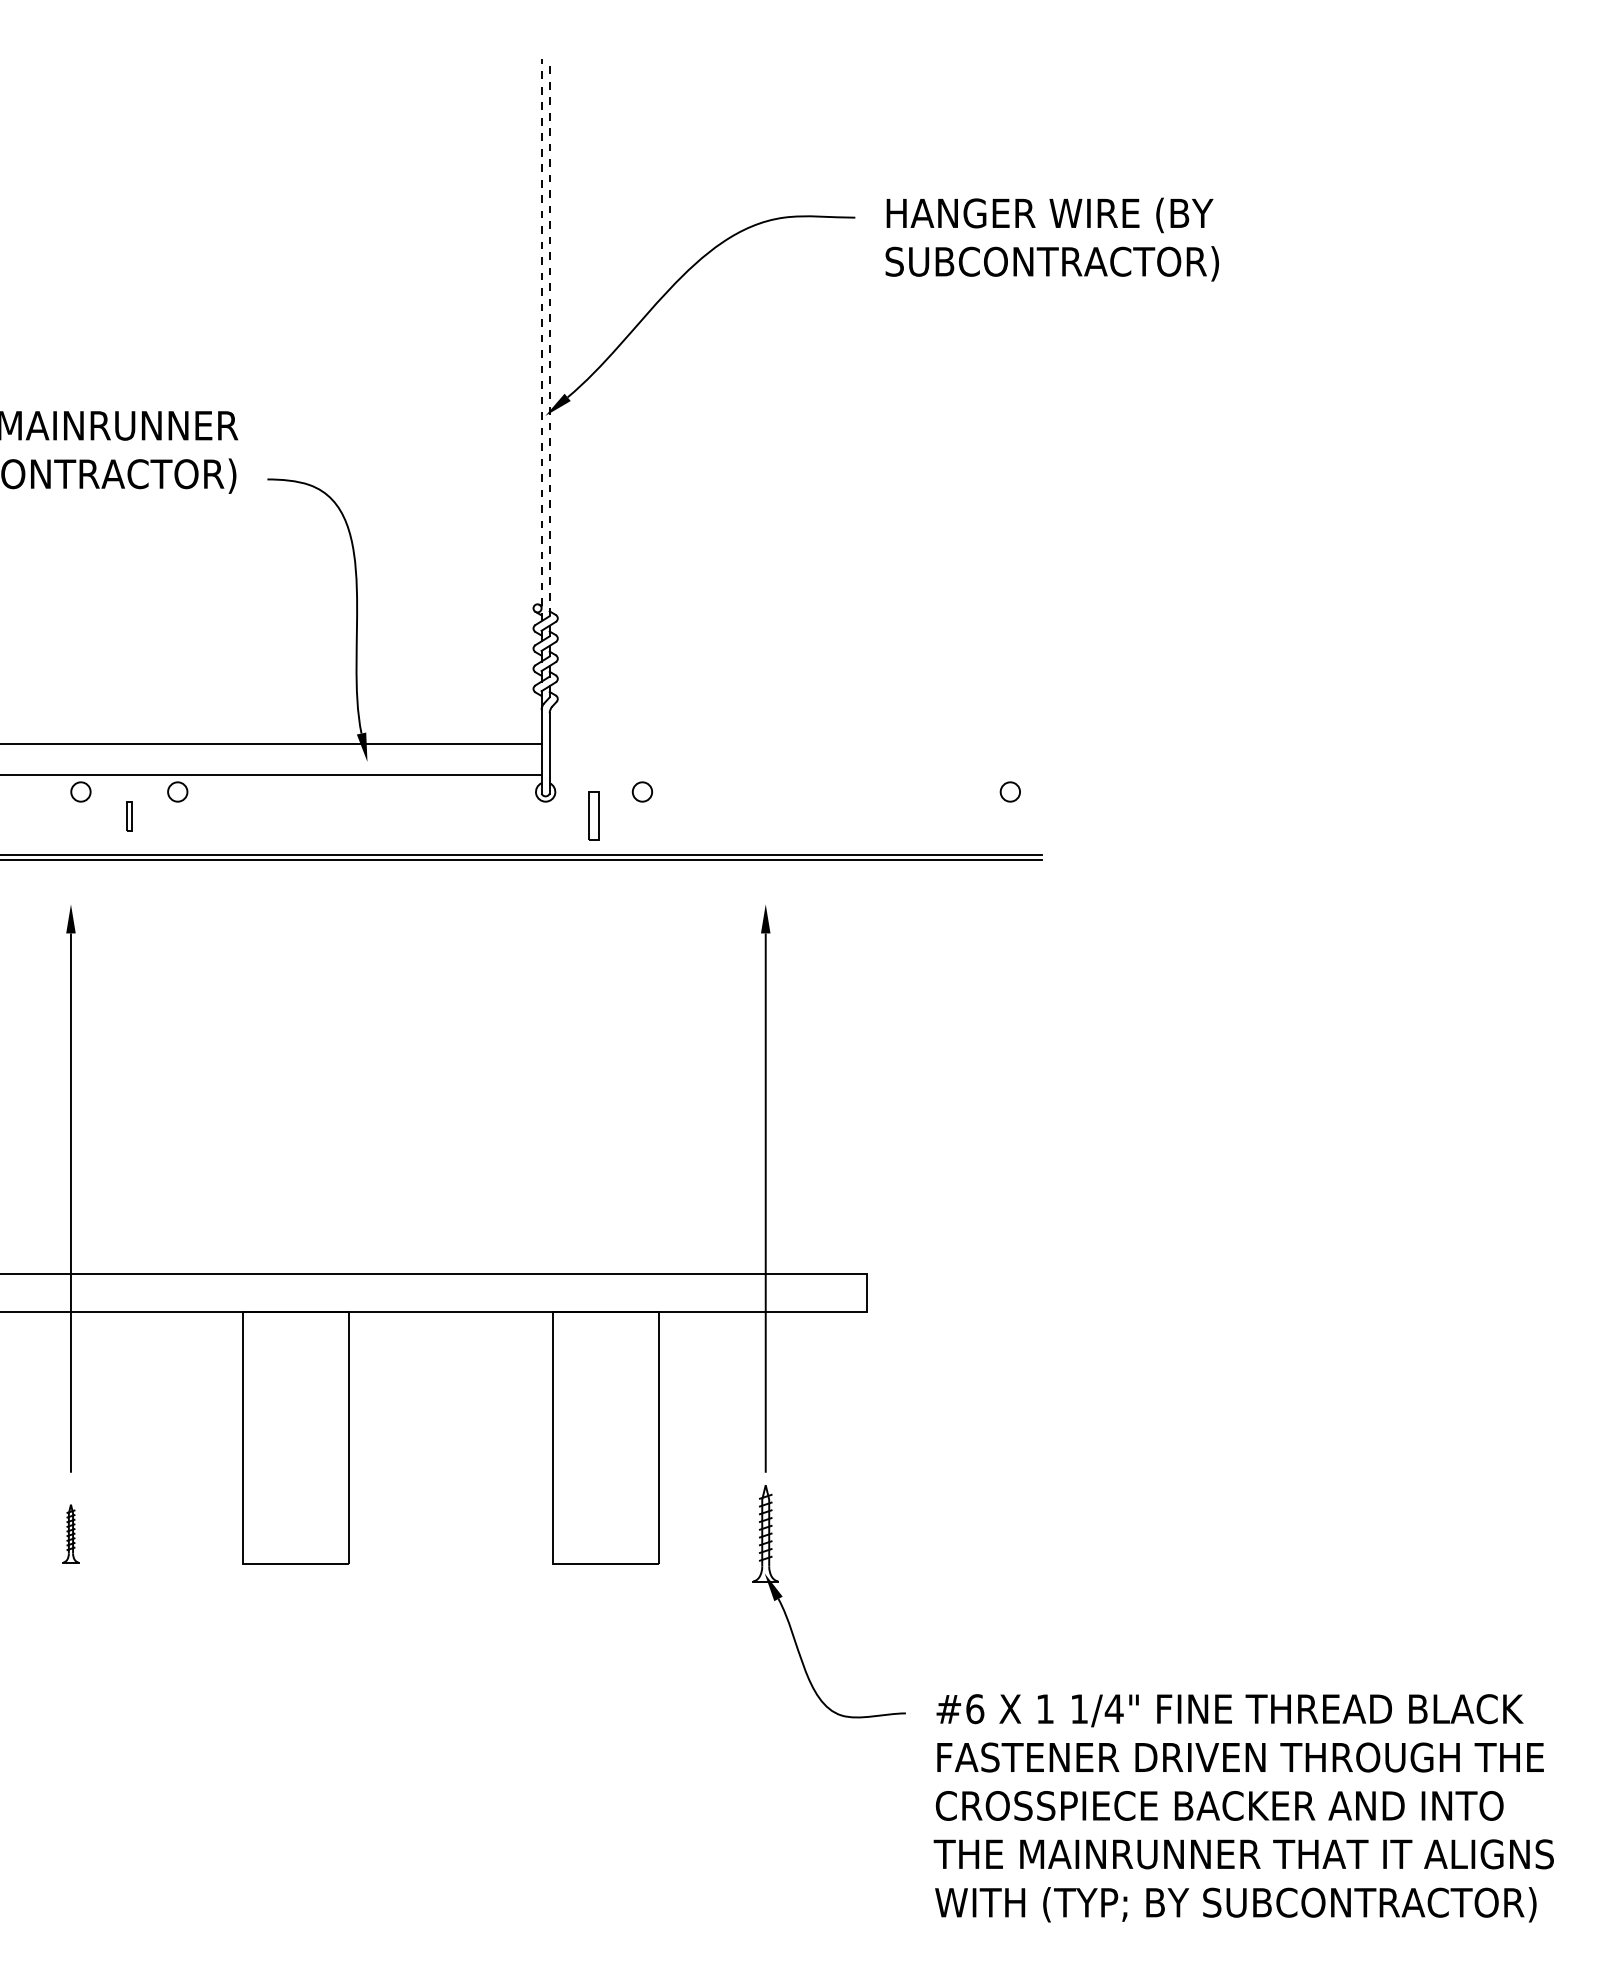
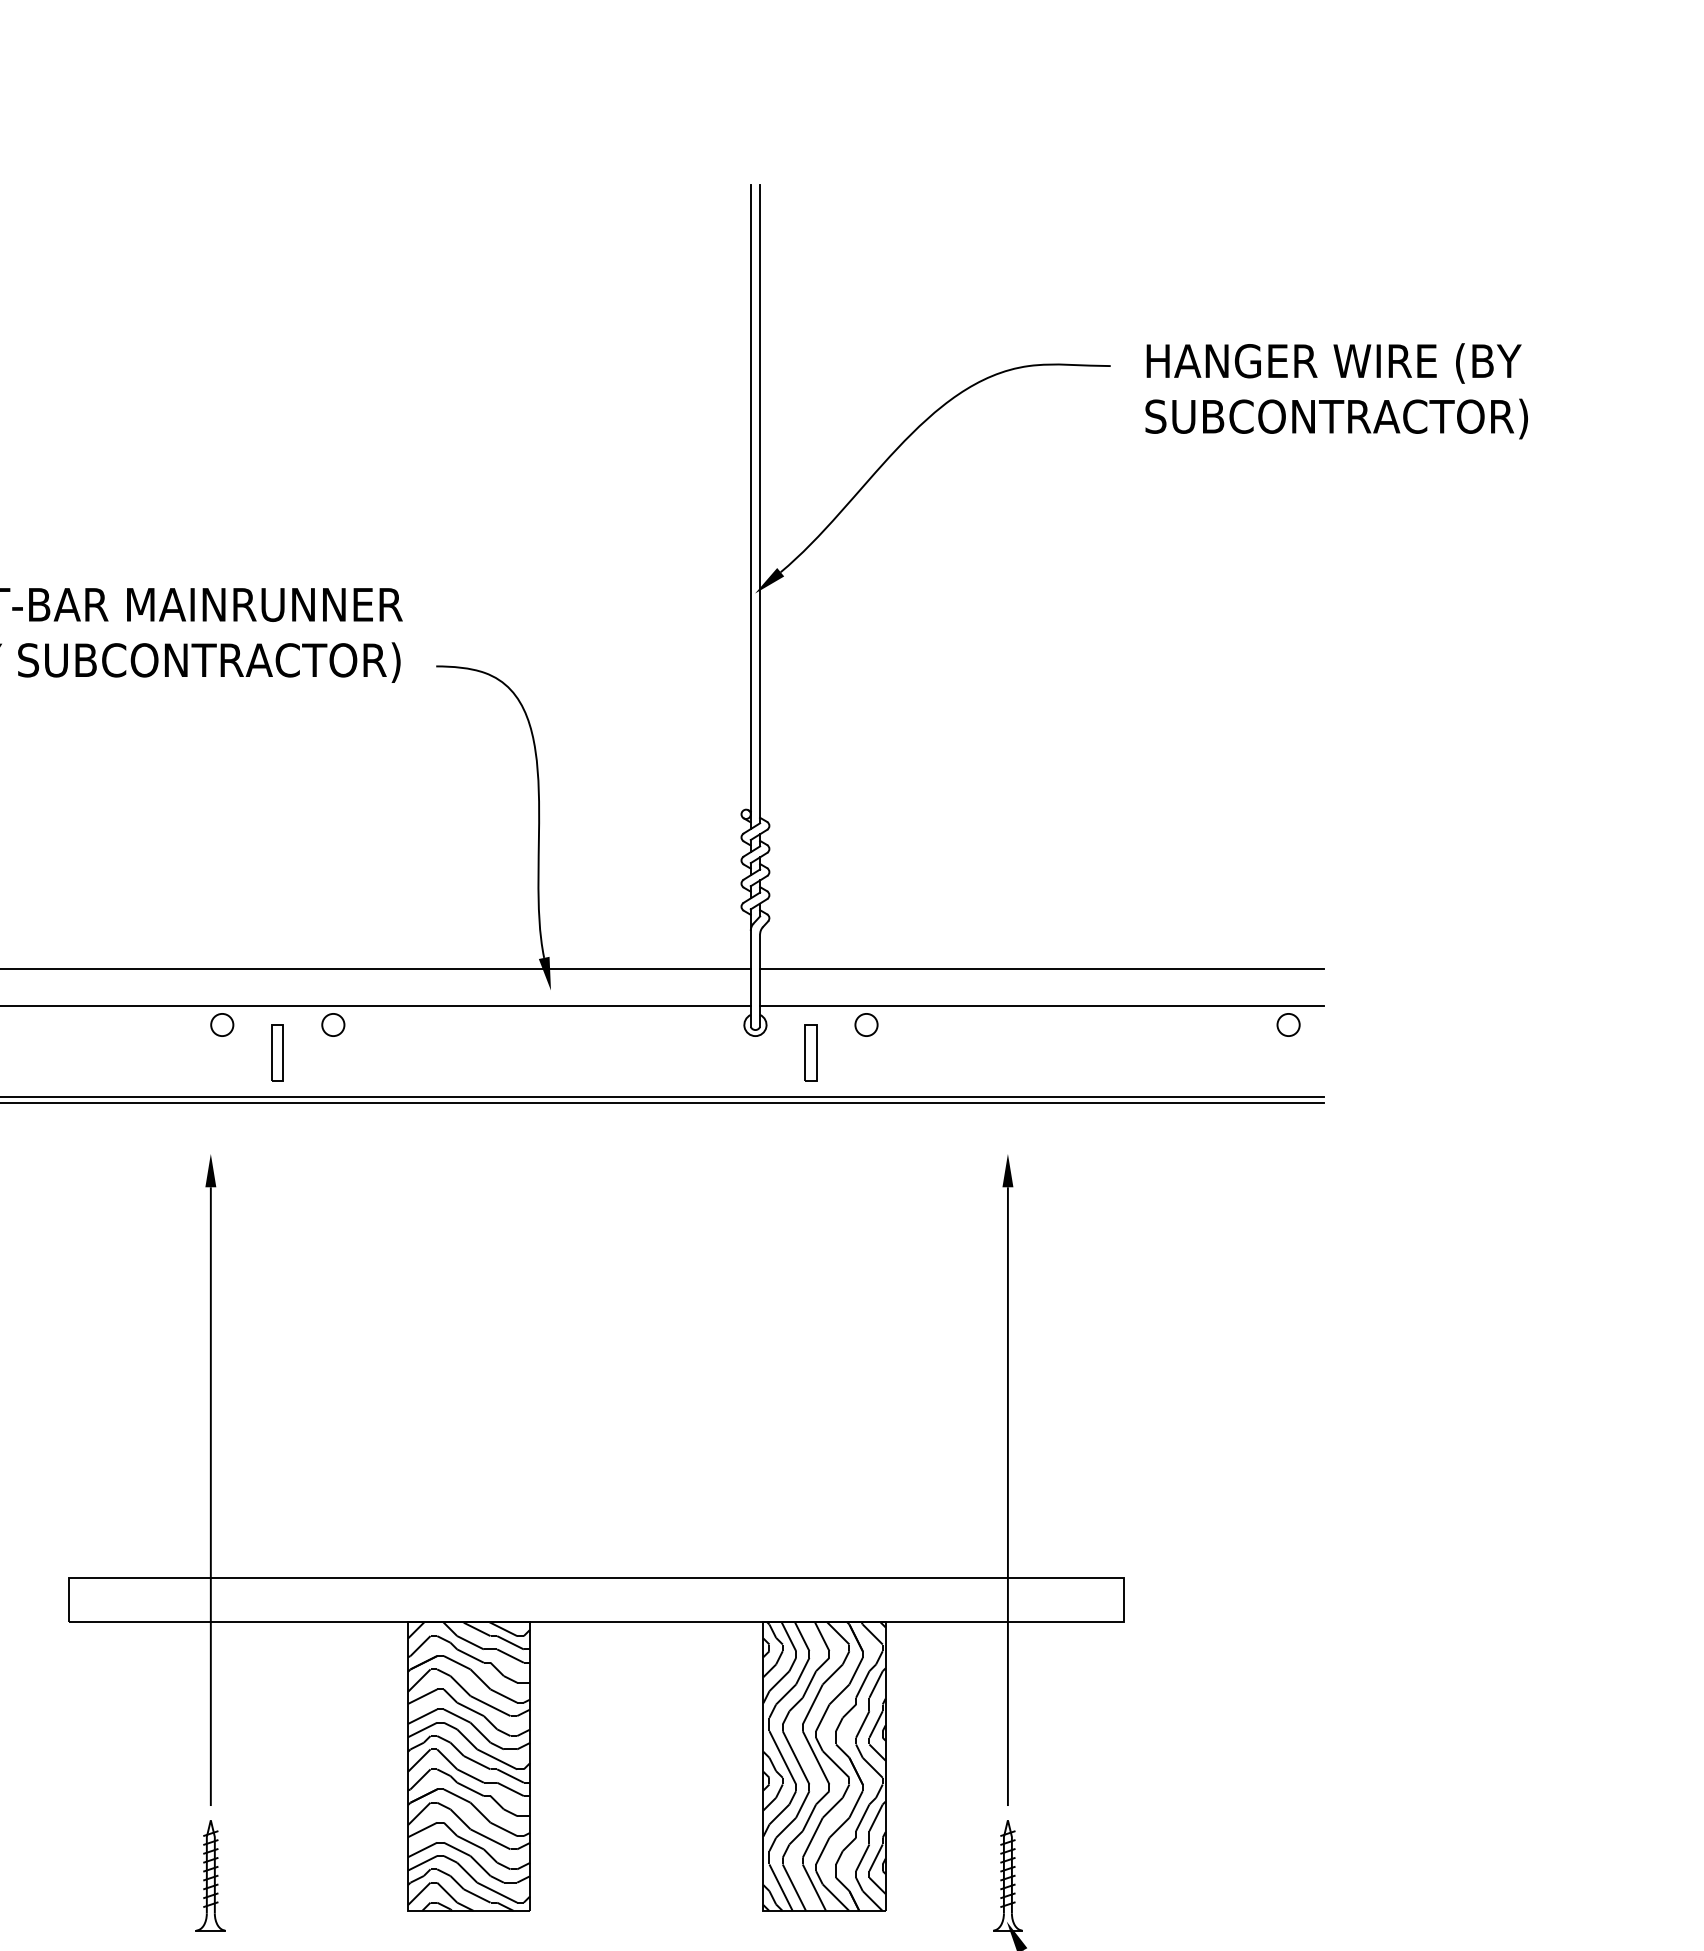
line: (549, 337) -> (759, 503), dashed -> solid
line: (541, 340) -> (750, 506), dashed -> solid
line: (795, 743) -> (1042, 969), added
line: (795, 775) -> (1042, 1006), added
part: (129, 815) -> (277, 1051), size x1.67
hatch: (295, 1438) -> (468, 1766), added
hatch: (605, 1438) -> (824, 1766), added
part: (70, 1533) -> (210, 1875), size x1.67

